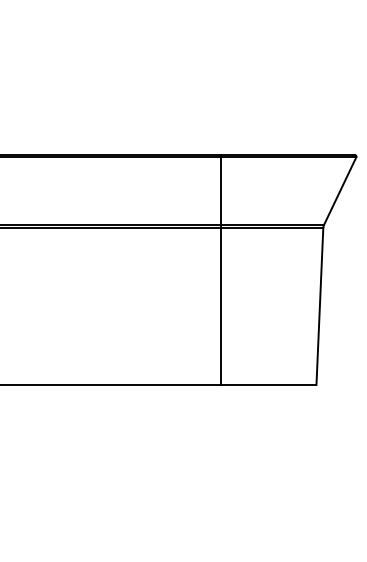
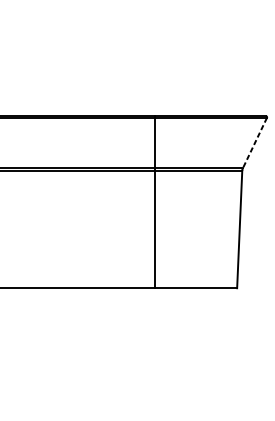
line: (339, 191) -> (254, 143), solid -> dashed
line: (221, 269) -> (154, 201), moved

